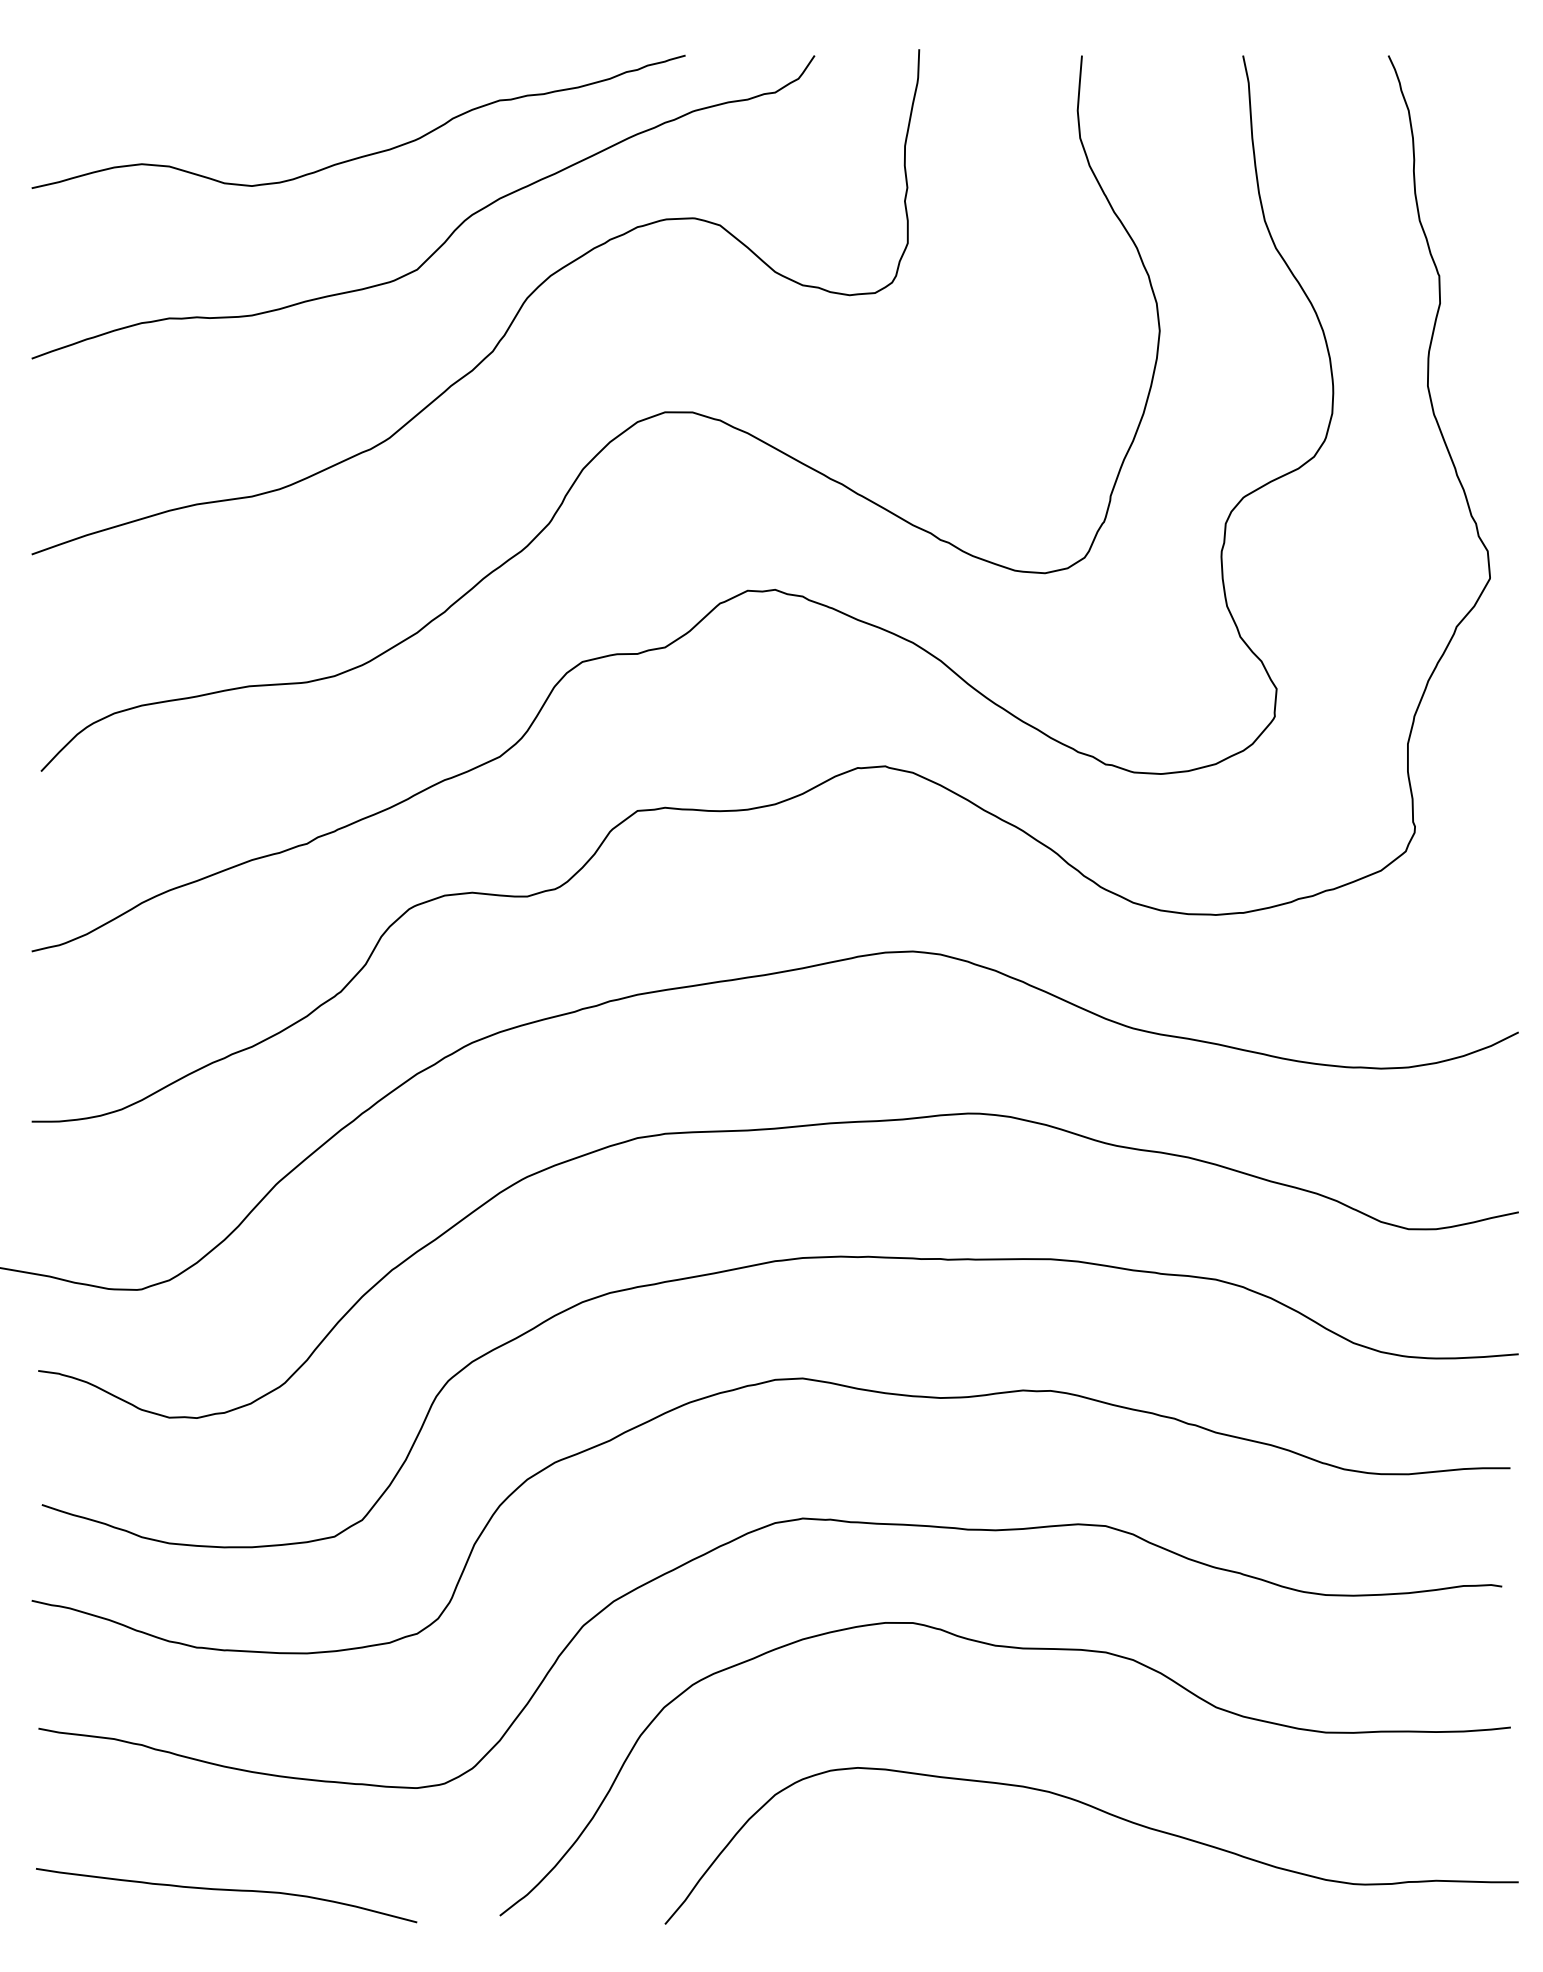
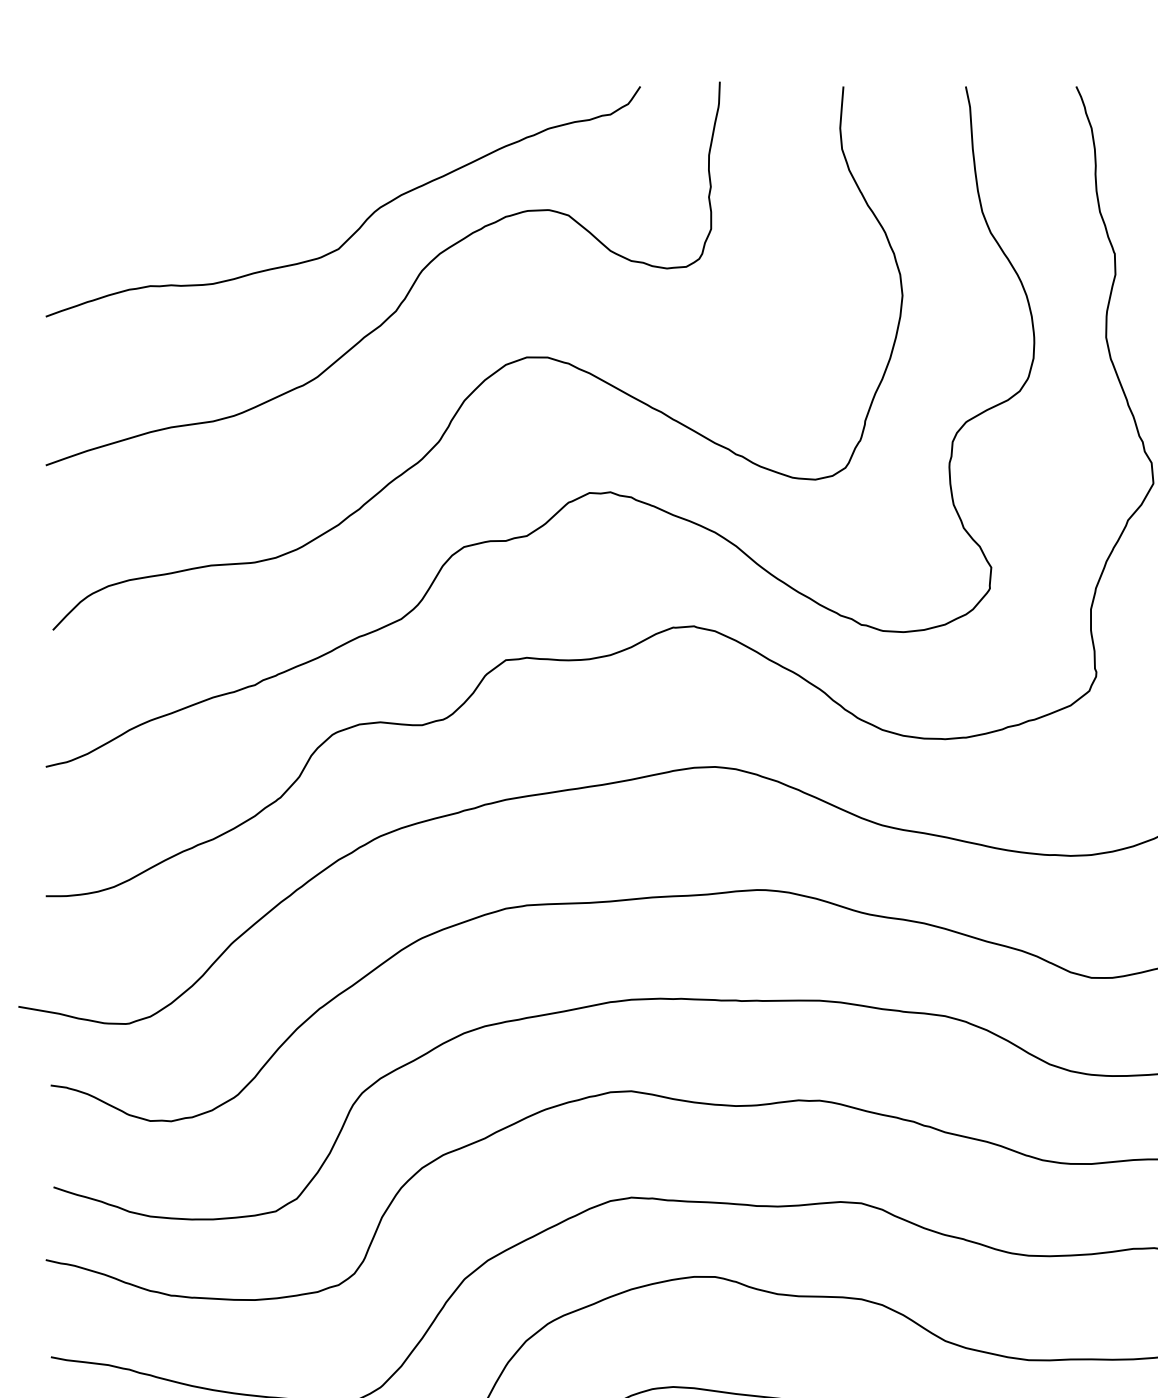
curve: (366, 154) -> (300, 161), removed

